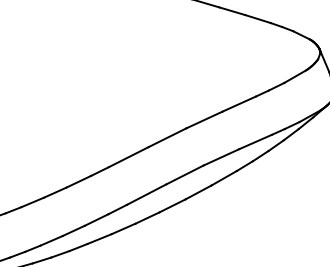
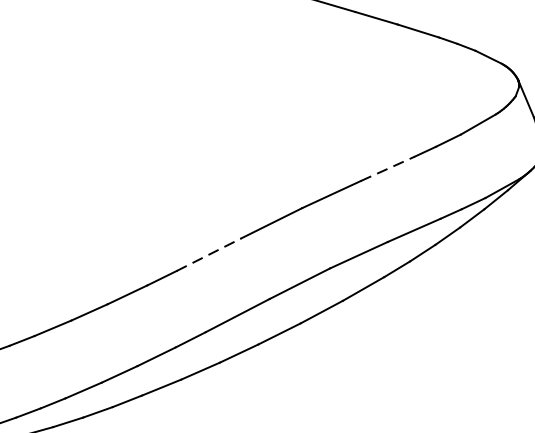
line: (239, 103) -> (388, 167), solid -> dashed
line: (129, 156) -> (209, 253), solid -> dashed

